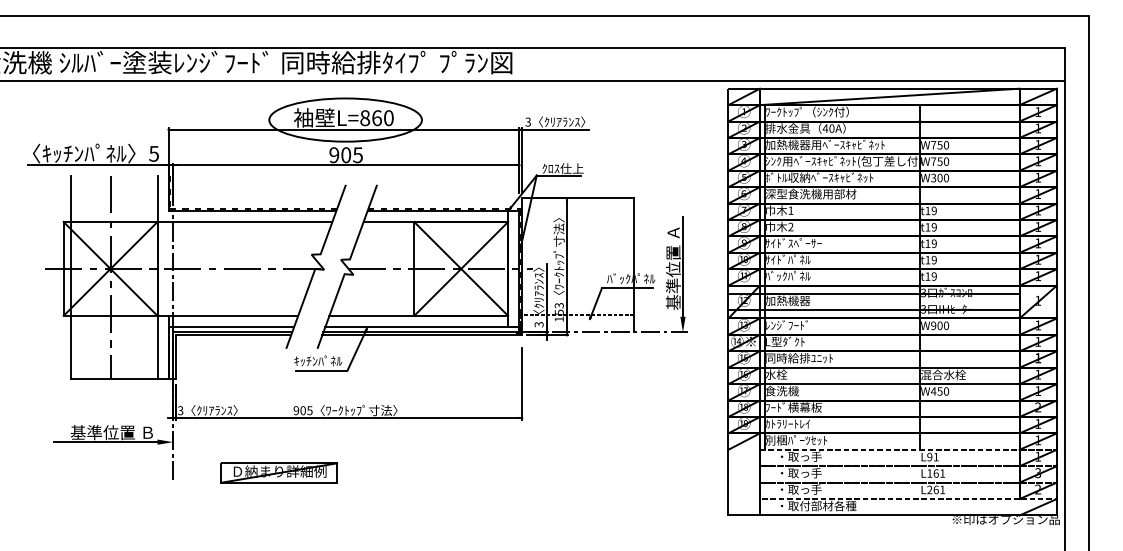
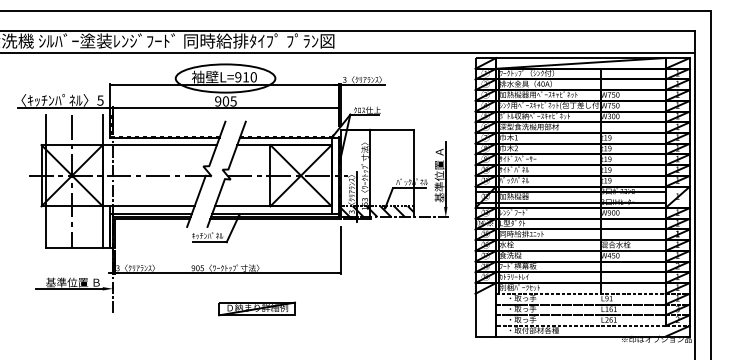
text: (371, 118) -> (242, 77), L=860 -> L=910
hatch: (576, 323) -> (376, 211), added
part: (278, 472) -> (256, 308), moved

